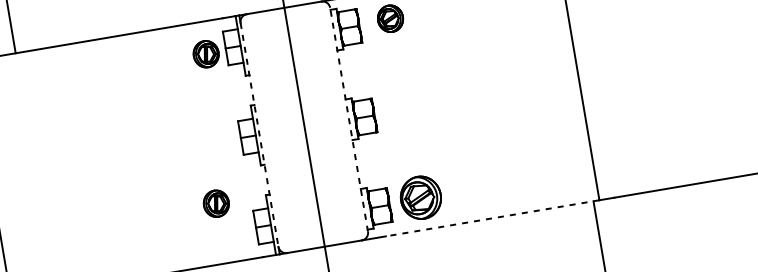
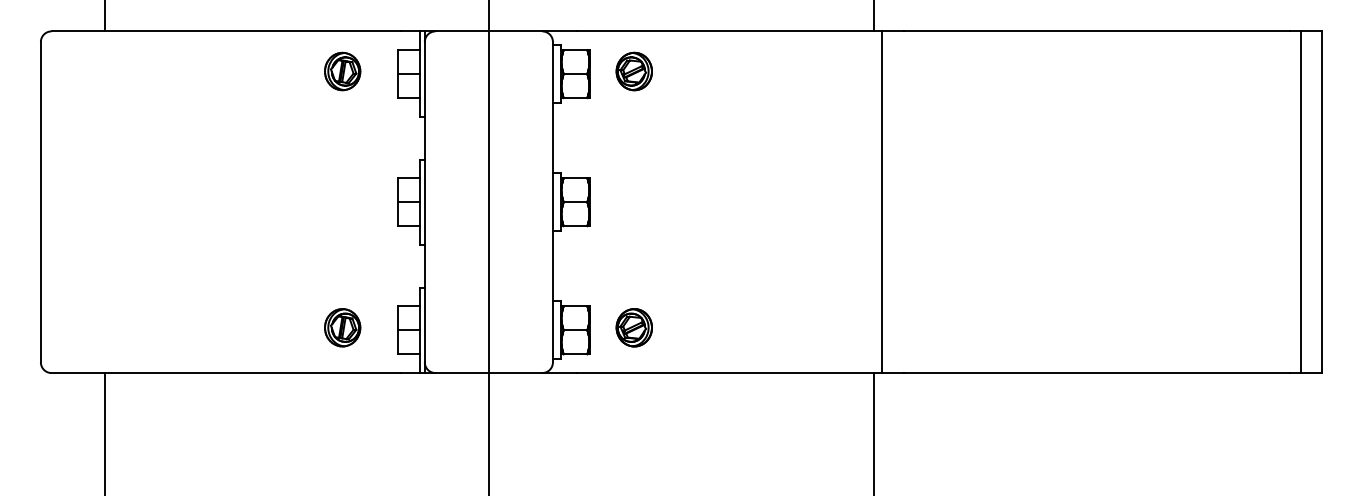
part: (206, 54) -> (342, 71), moved
line: (348, 119) -> (552, 201), dashed -> solid
line: (259, 135) -> (424, 202), dashed -> solid
part: (420, 197) -> (633, 327), size x0.62
part: (216, 203) -> (342, 327), moved
line: (492, 218) -> (729, 373), dashed -> solid

